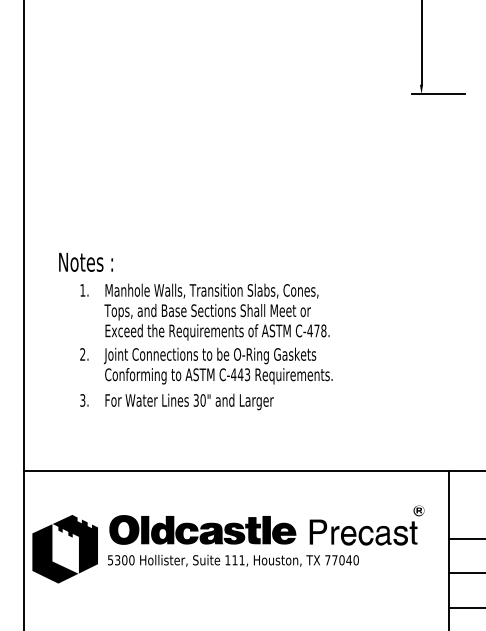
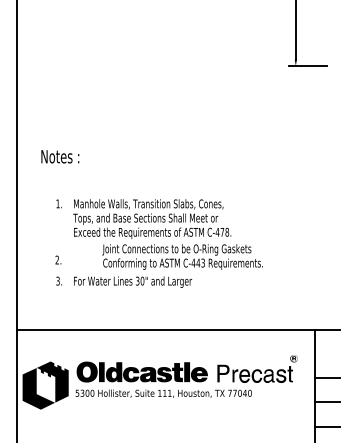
text: (85, 262) -> (59, 156), moved
text: (84, 354) -> (58, 260), moved
text: (218, 365) -> (182, 256), moved

